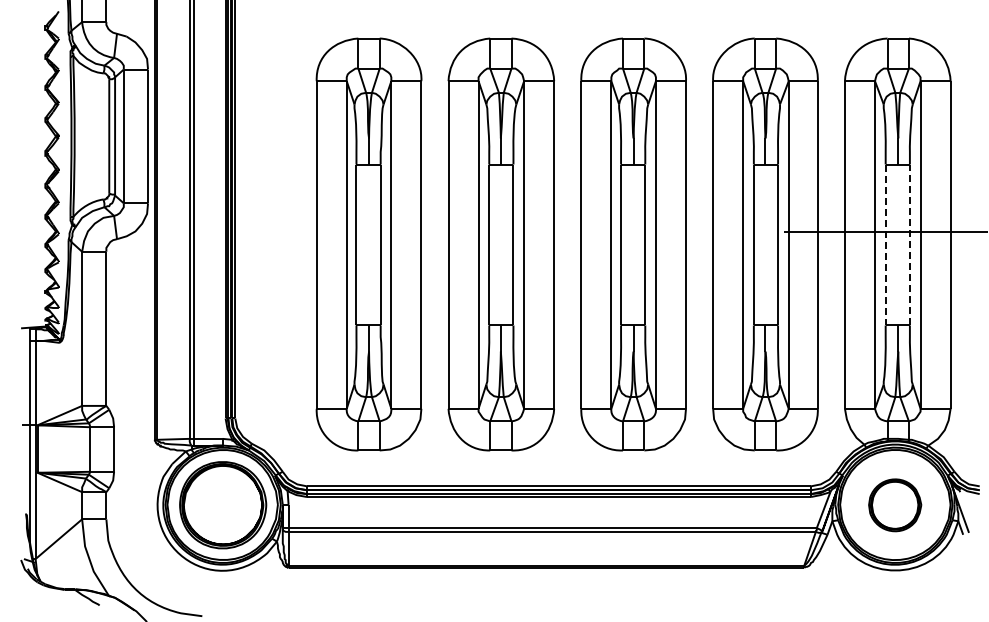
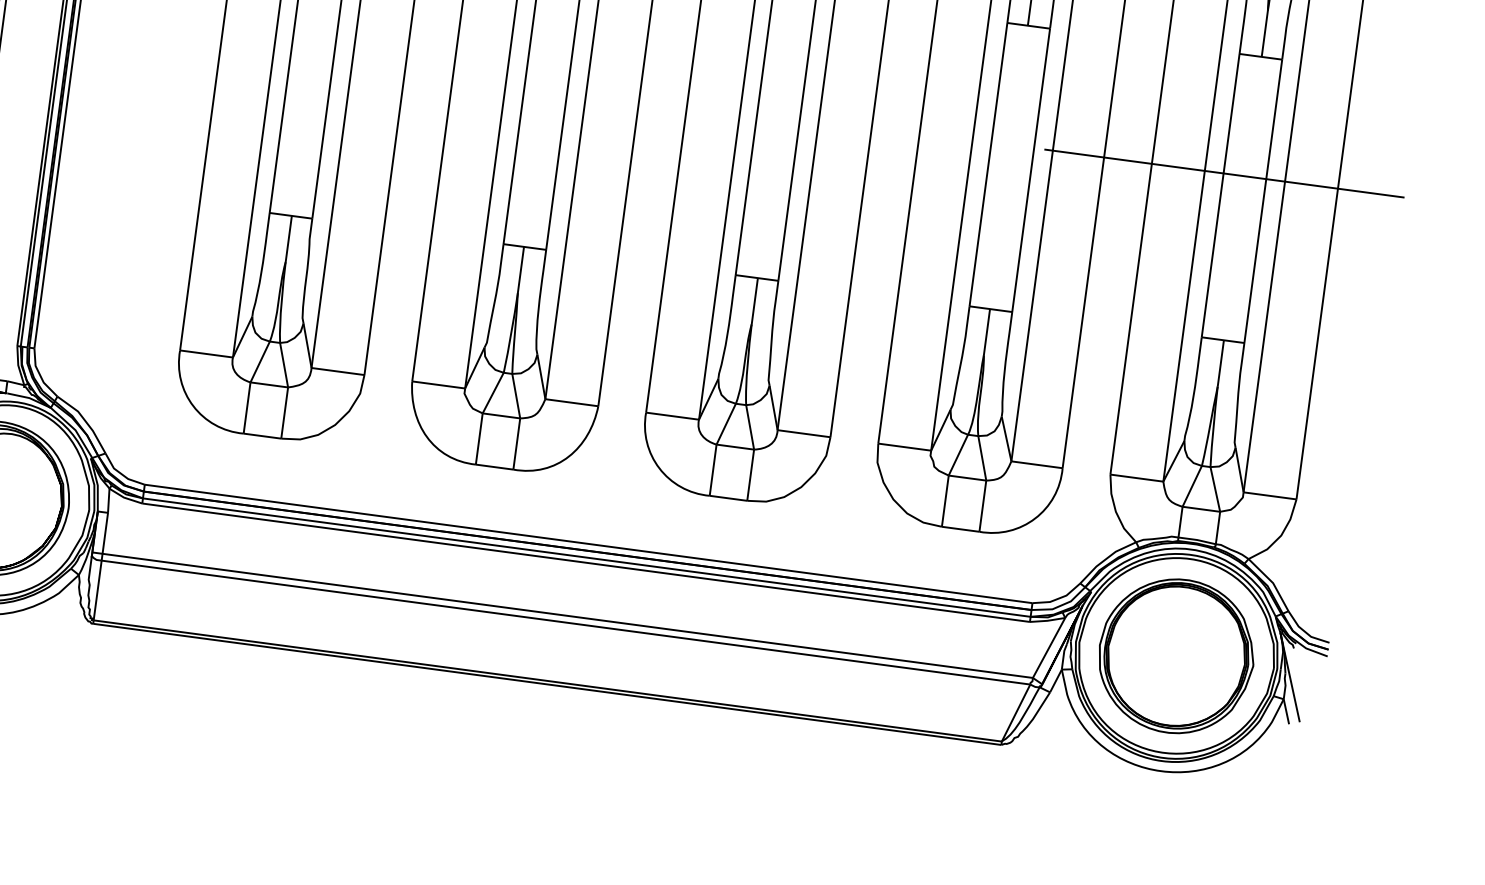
line: (909, 244) -> (1262, 200), dashed -> solid
line: (885, 245) -> (1220, 196), dashed -> solid
part: (894, 505) -> (1174, 656), size x1.67

